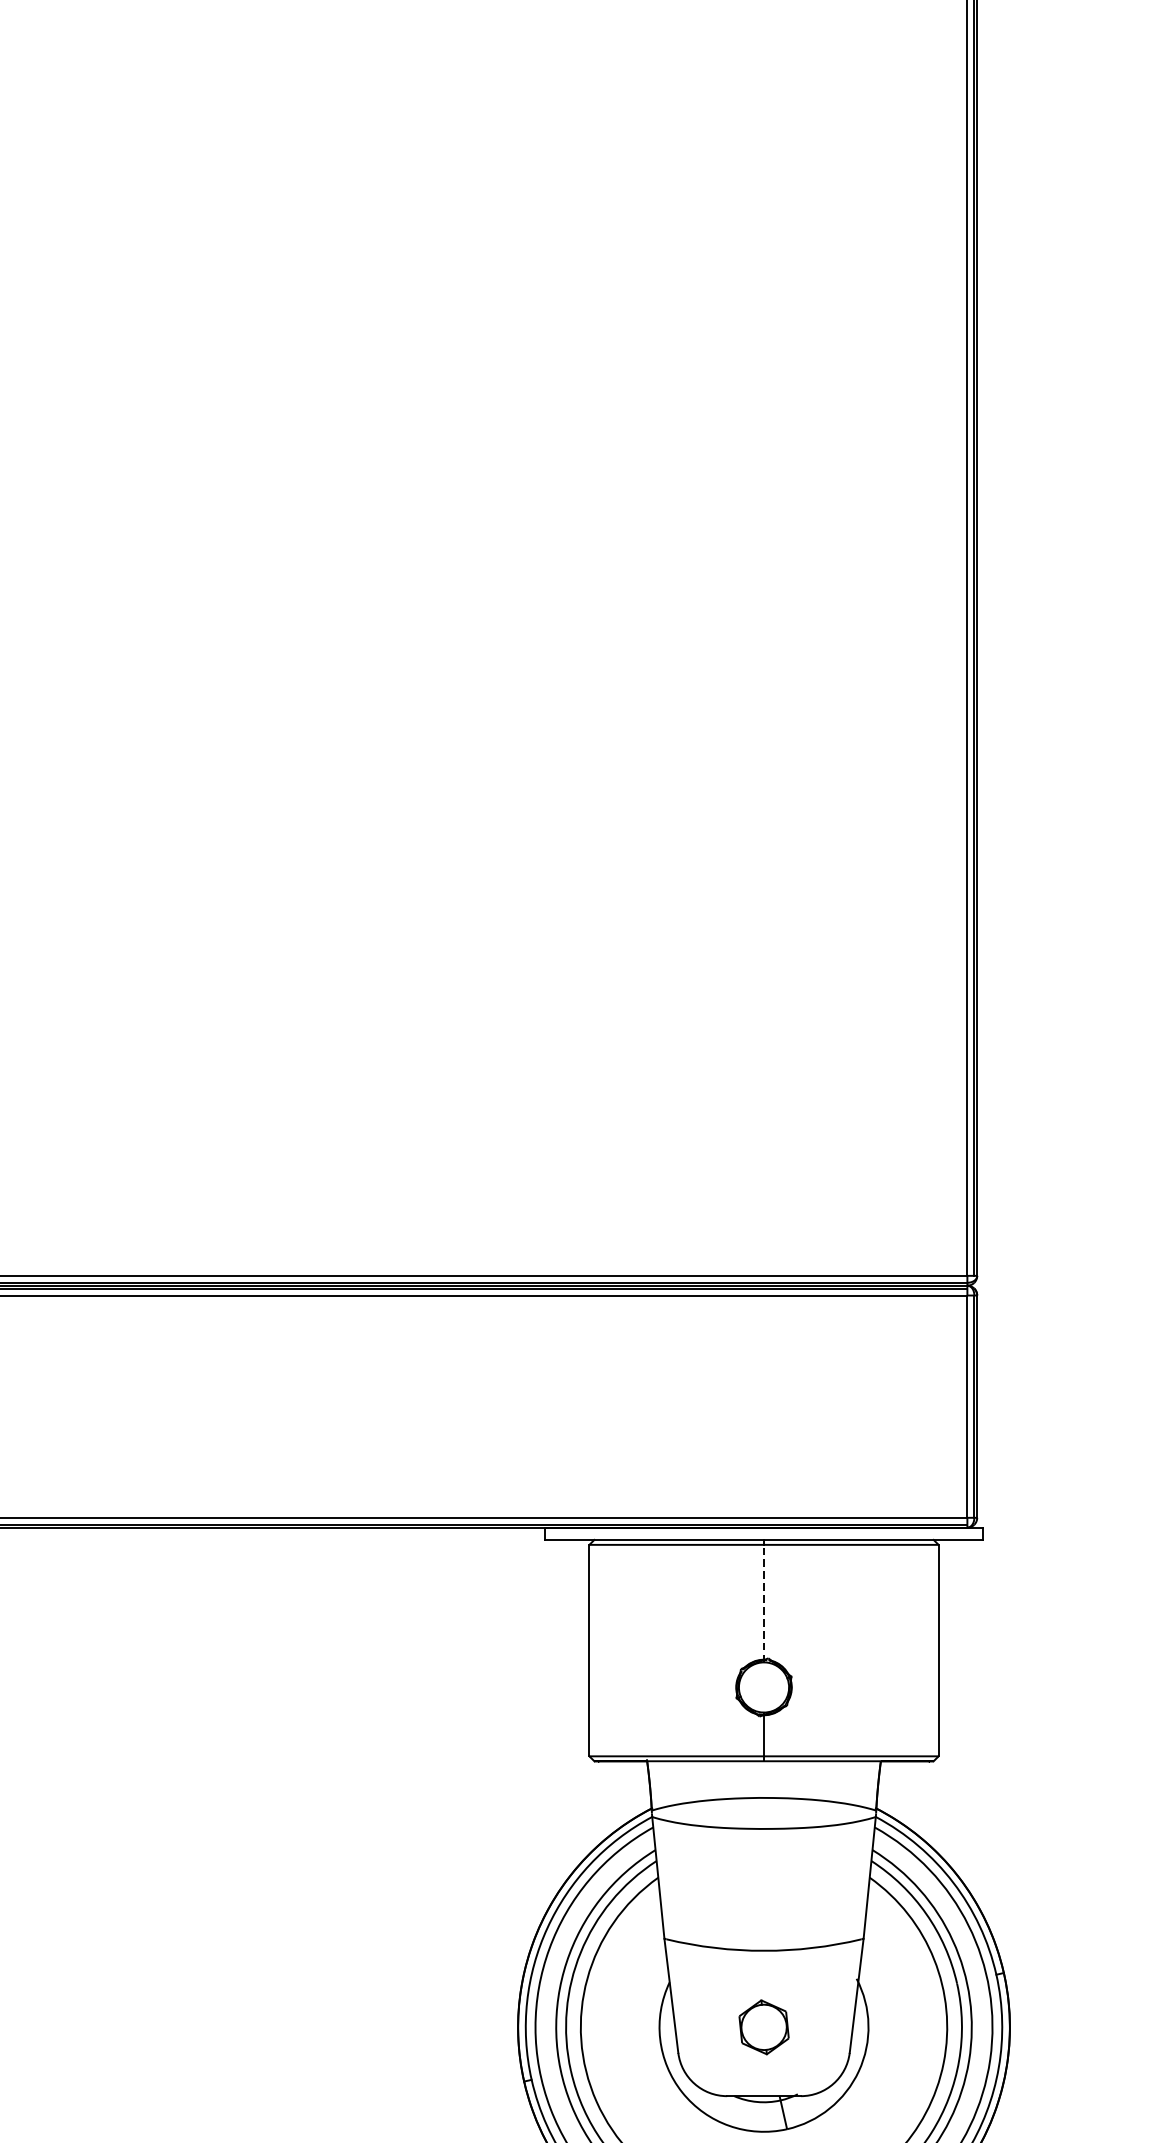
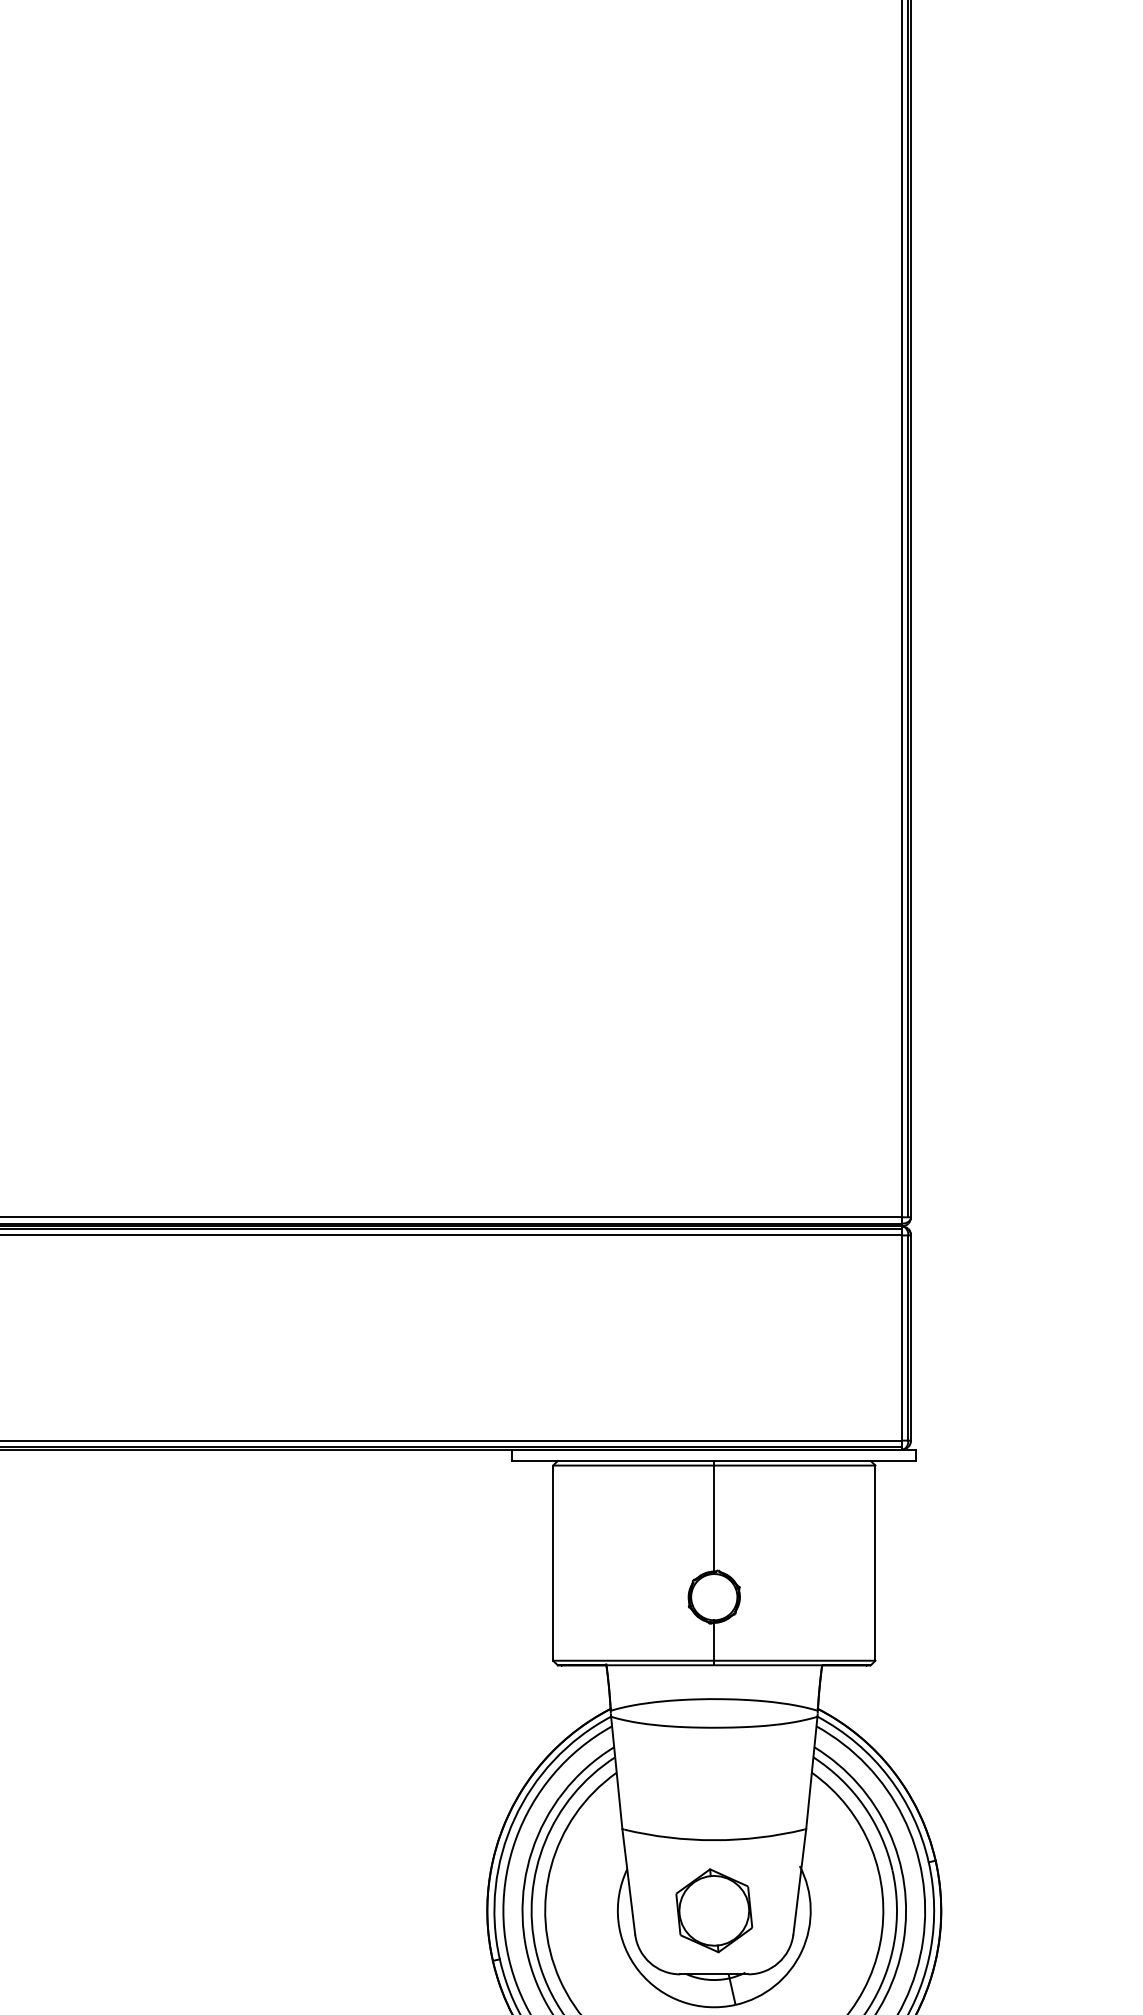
line: (764, 1603) -> (714, 1519), dashed -> solid
part: (764, 2026) -> (714, 1910), size x1.67

